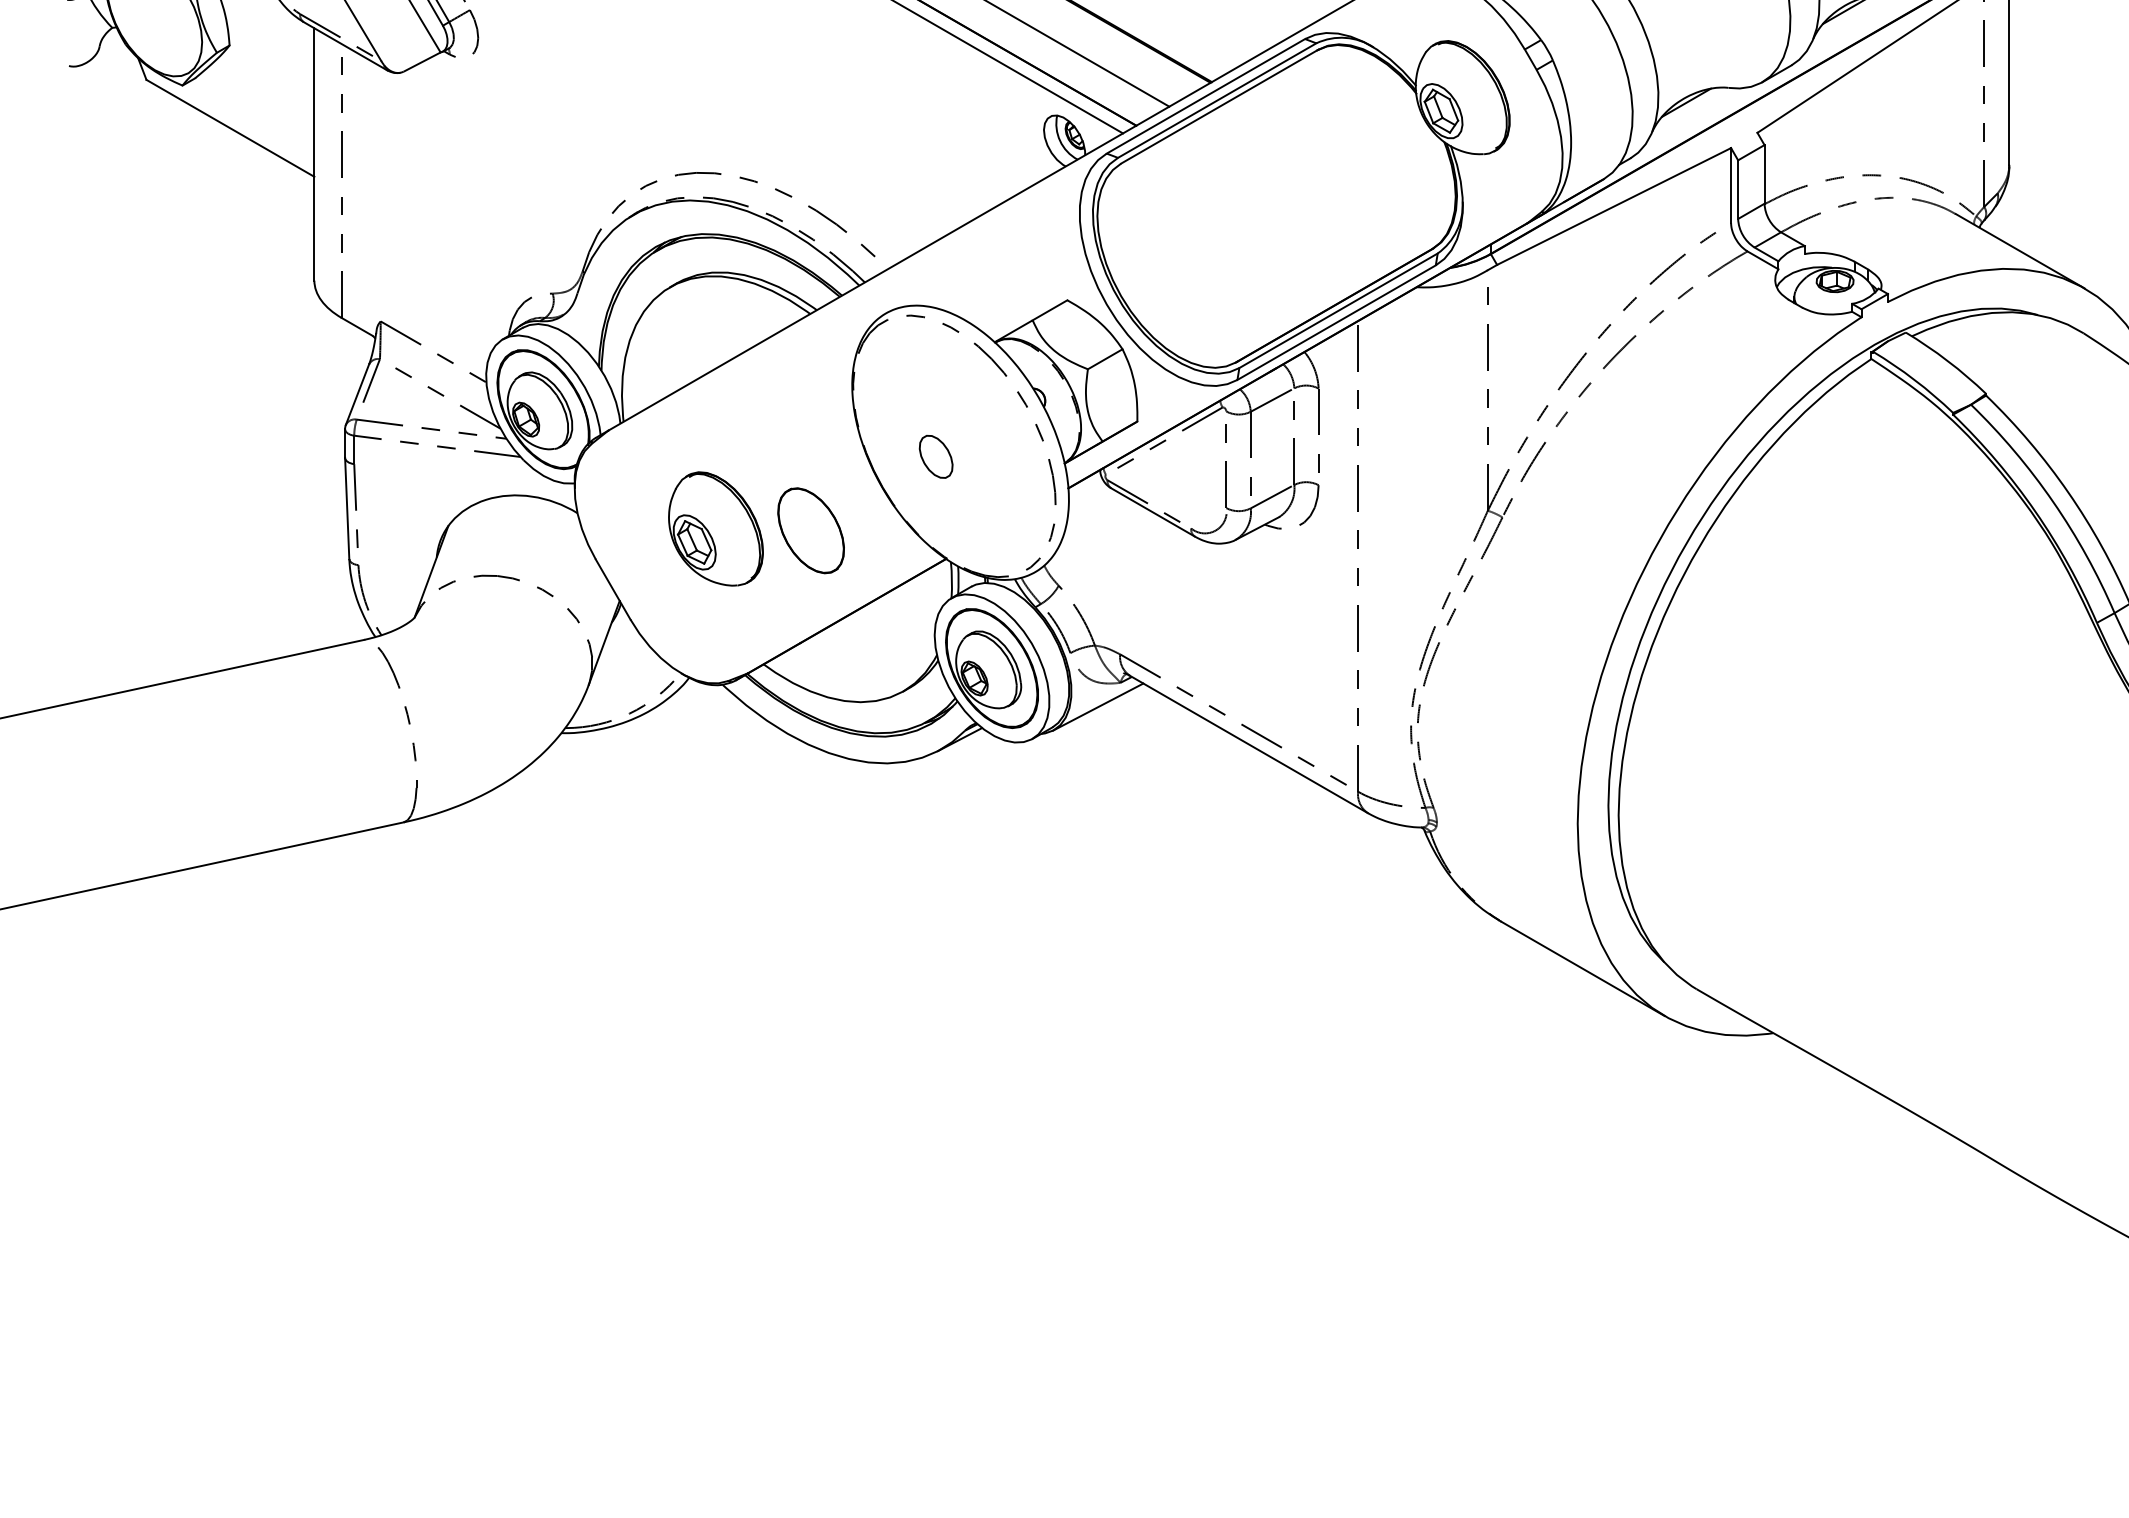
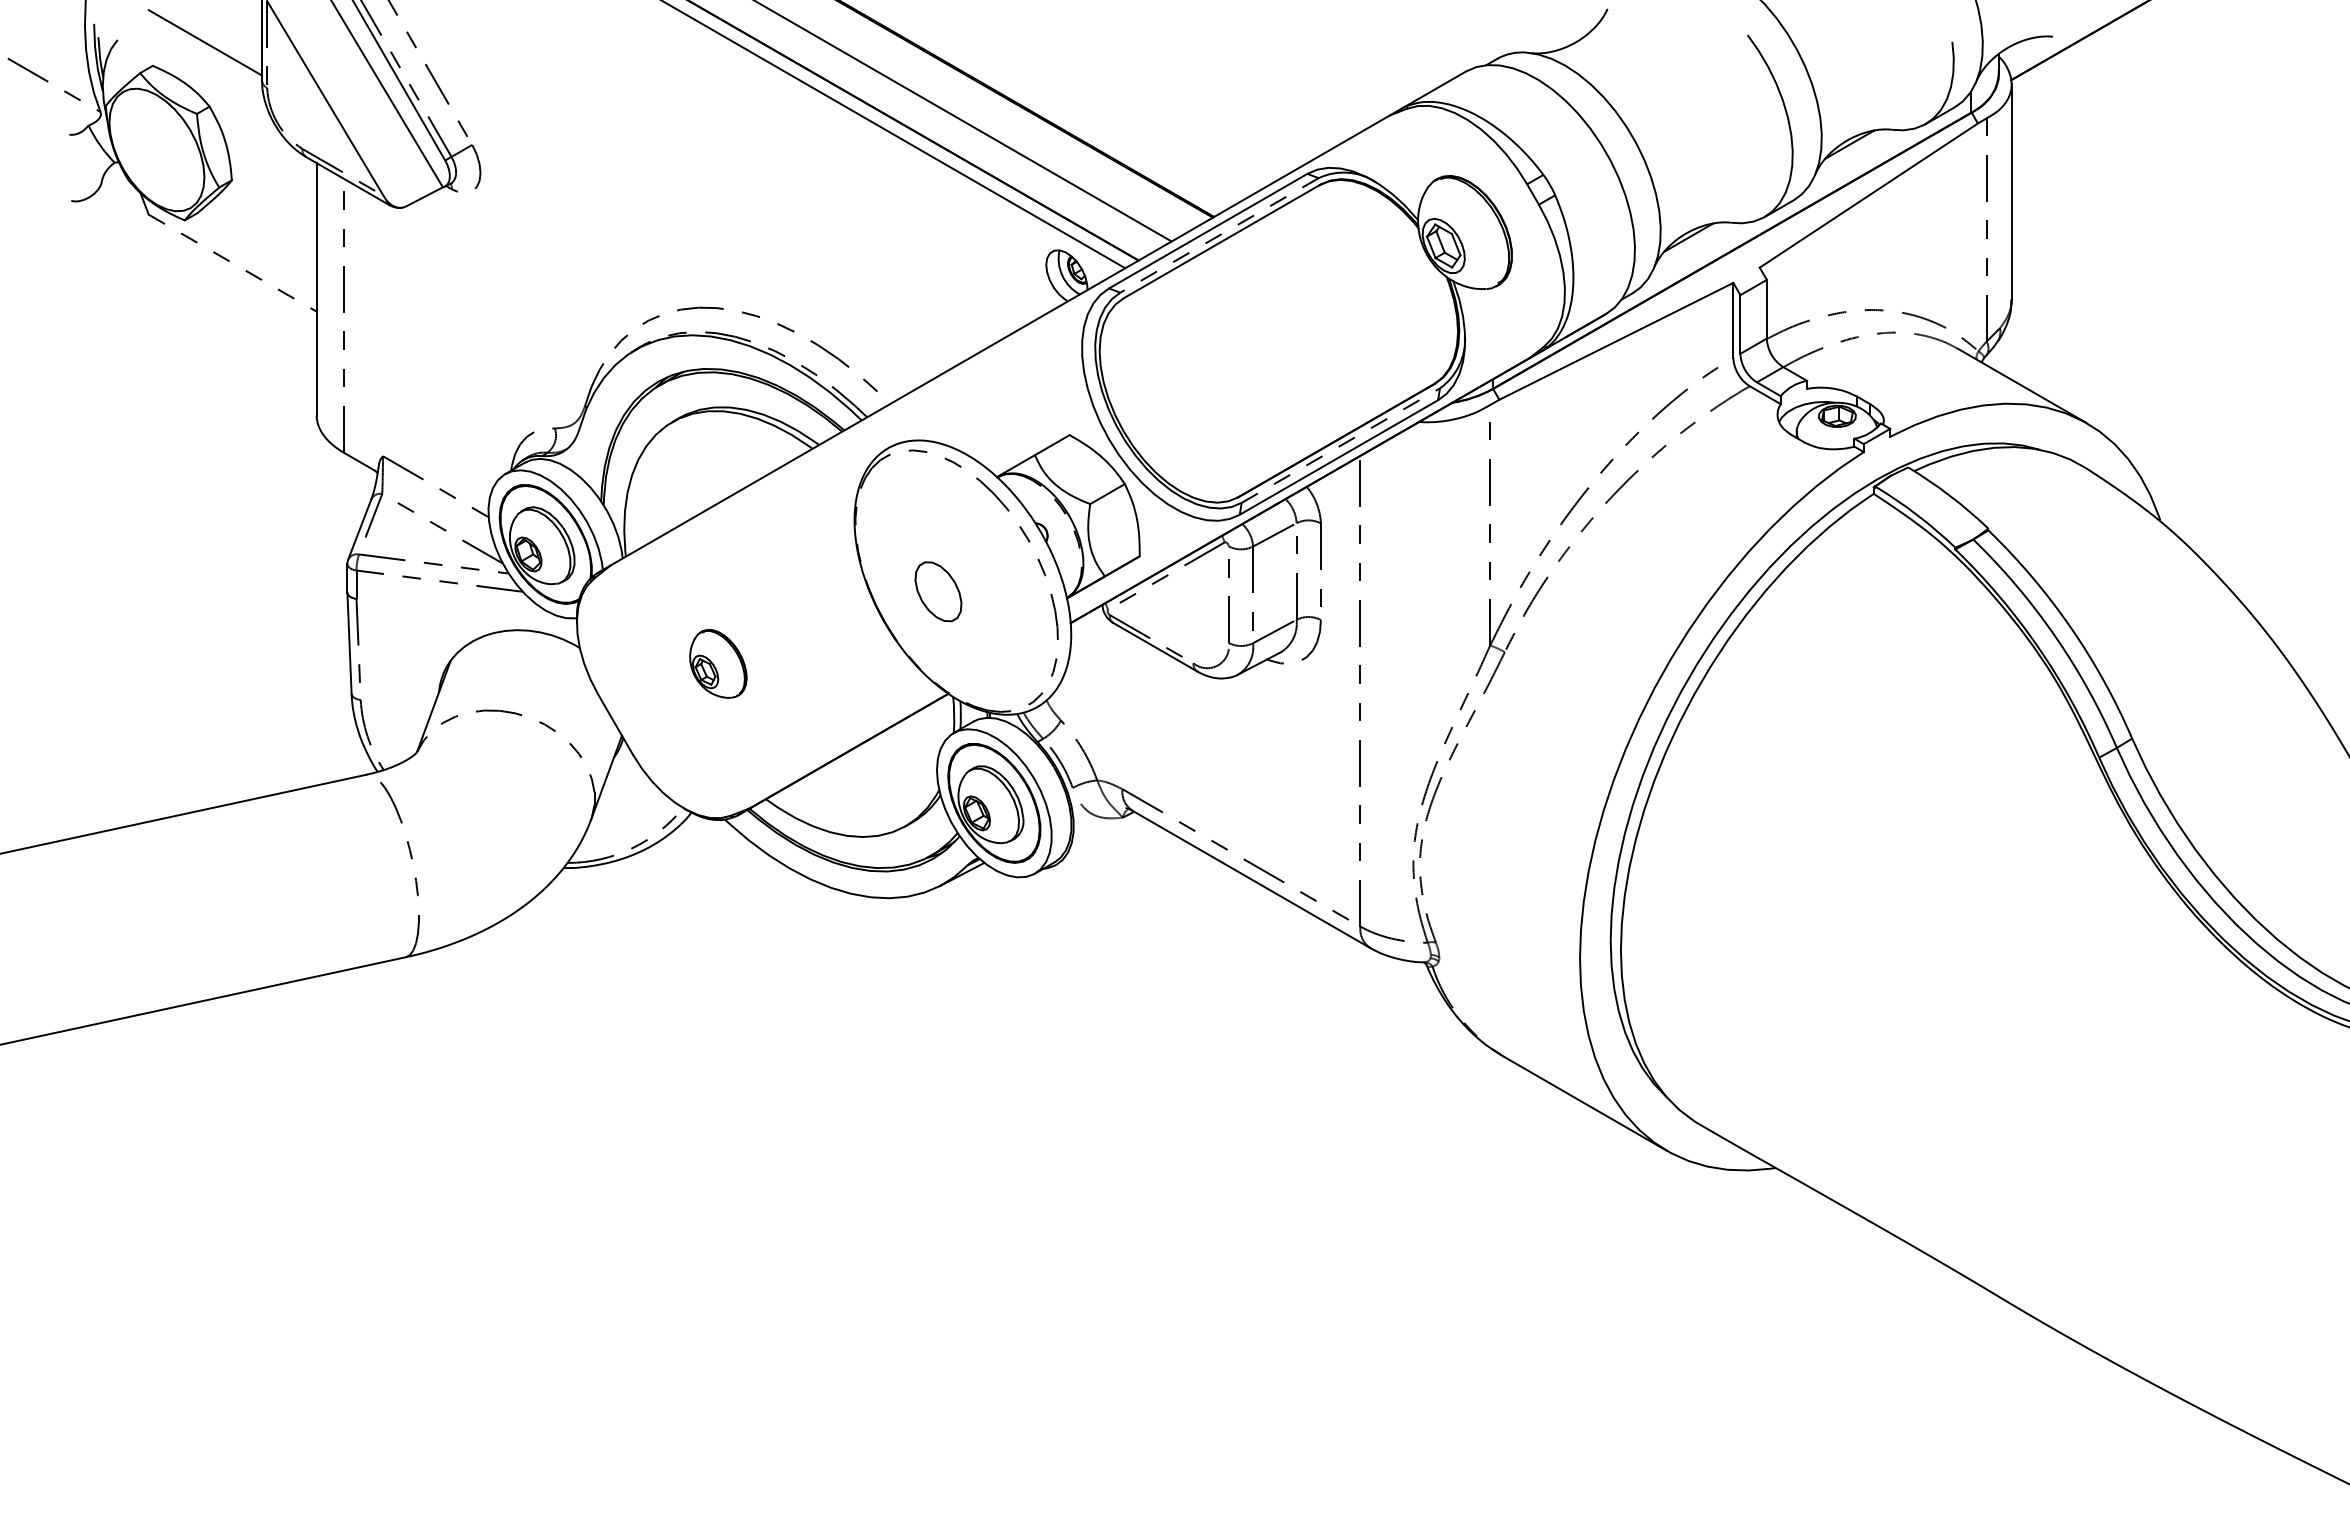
line: (1217, 100) -> (1219, 235), solid -> dashed
line: (230, 128) -> (232, 263), solid -> dashed
line: (1338, 310) -> (1340, 445), solid -> dashed
part: (936, 456) -> (938, 591), size x1.4
part: (716, 528) -> (718, 663), size x0.6
part: (811, 530) -> (813, 665), removed
line: (1098, 706) -> (1100, 841), removed

